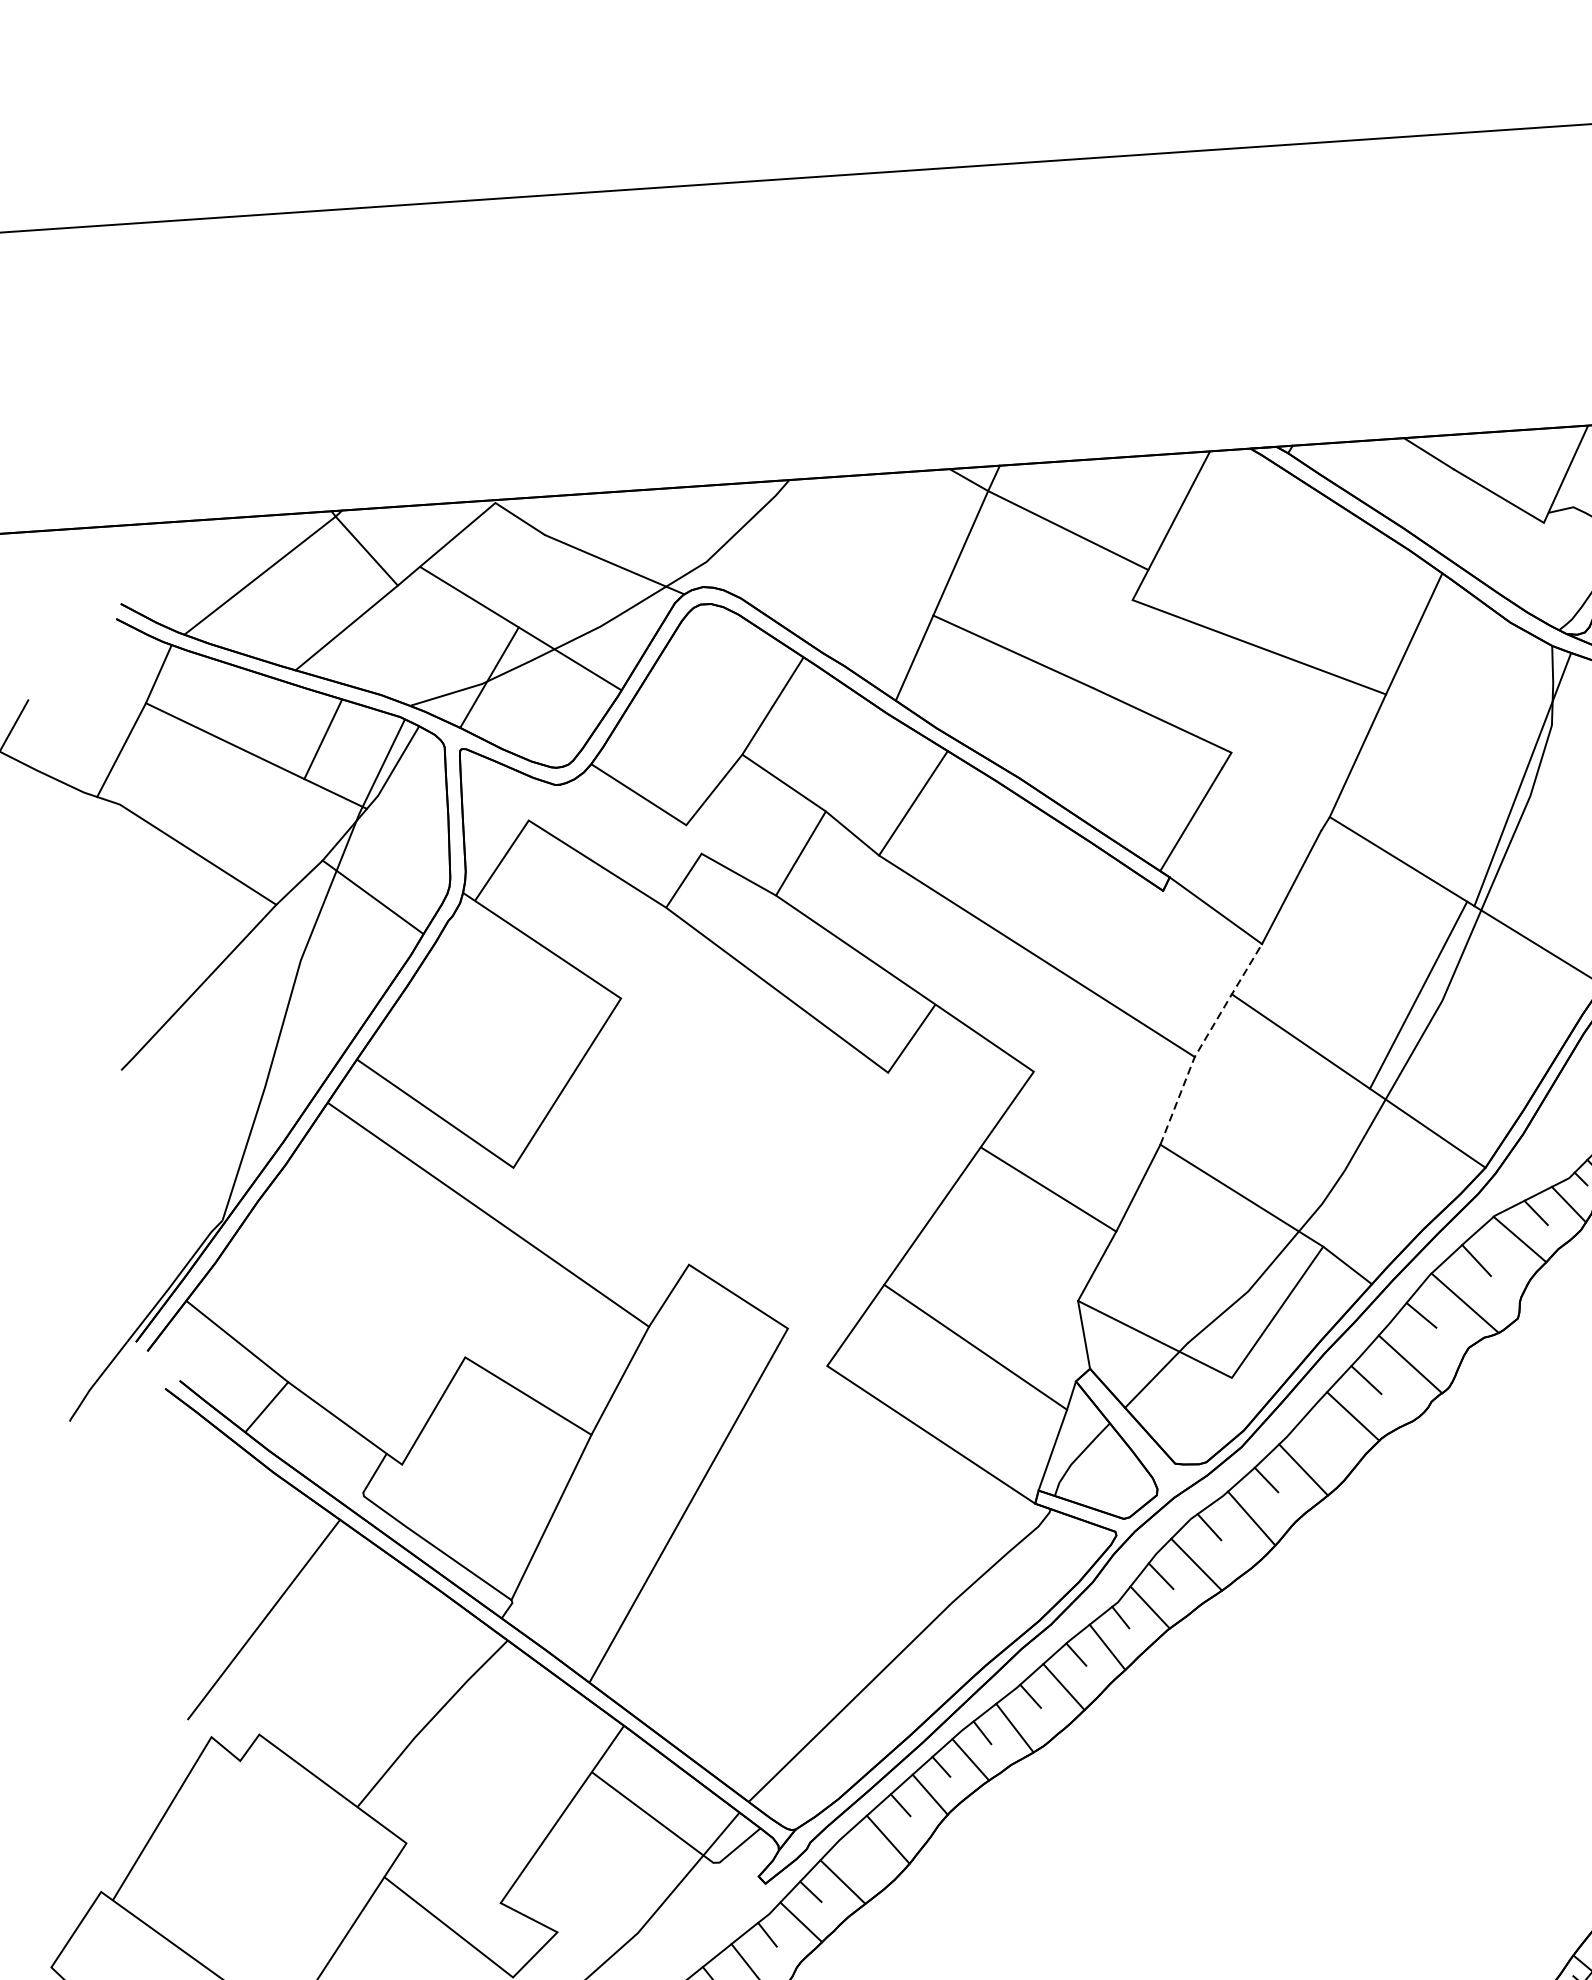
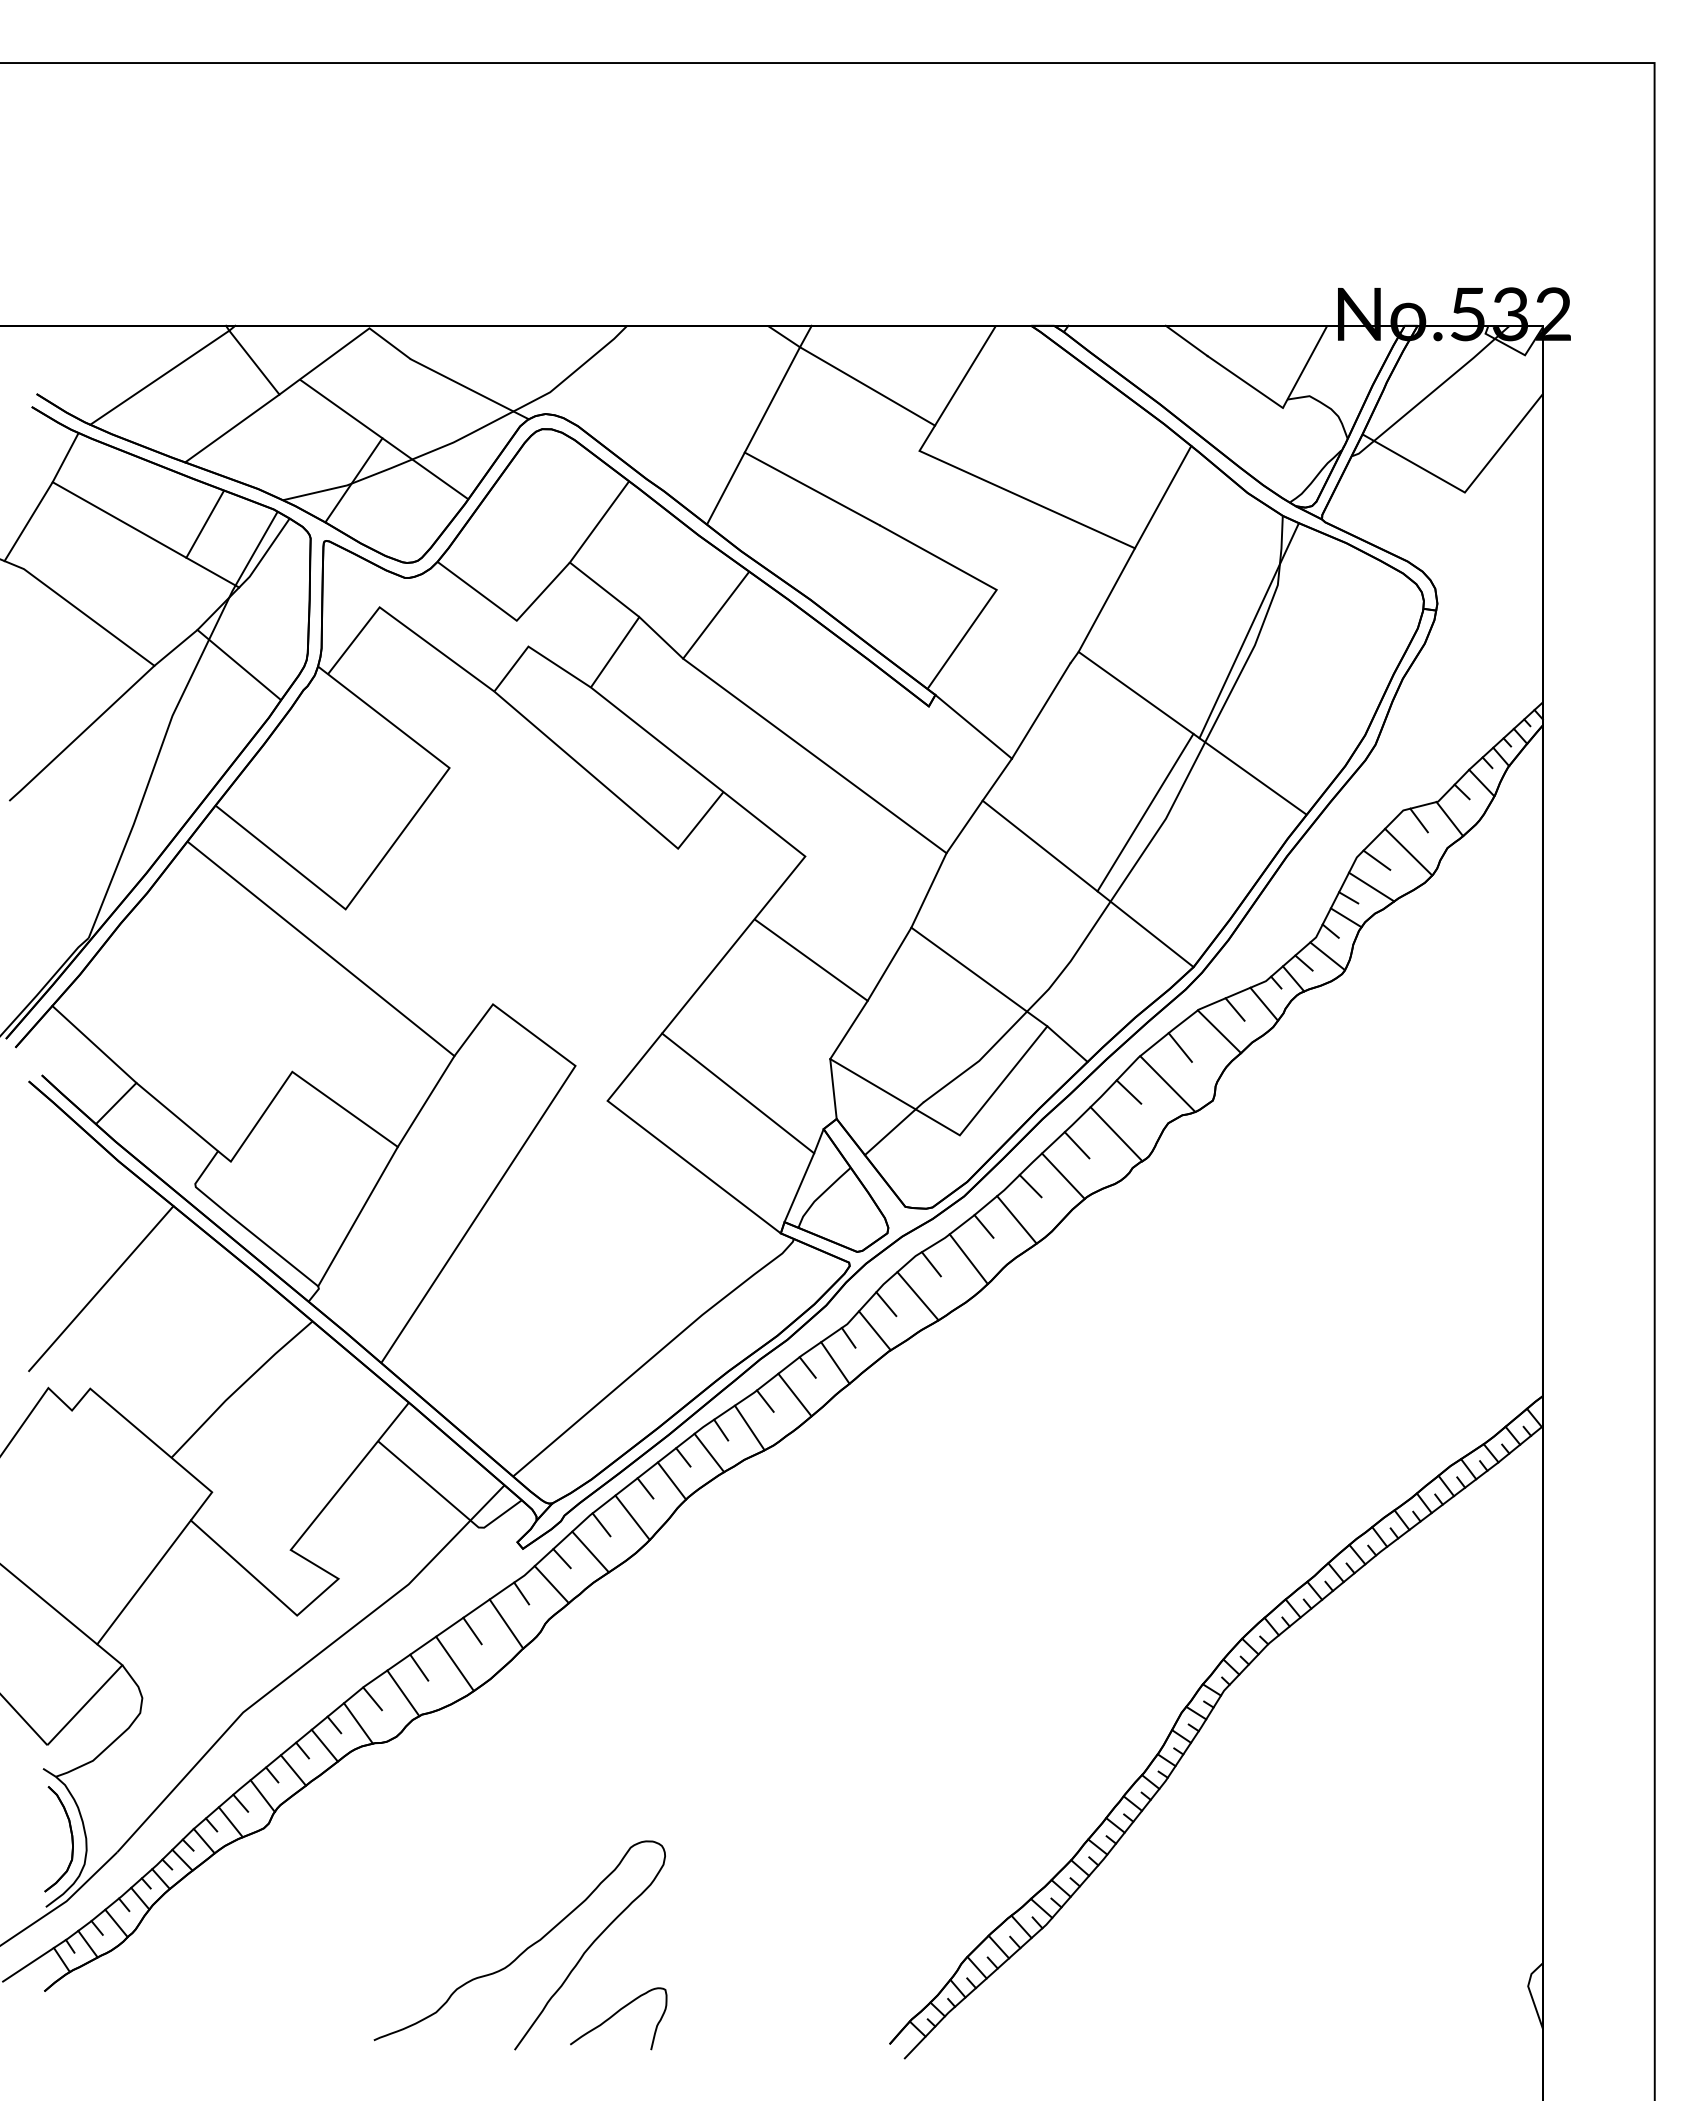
line: (1205, 1040) -> (956, 839), dashed -> solid
line: (1316, 1430) -> (1030, 1186), added
line: (853, 1849) -> (601, 1524), added

